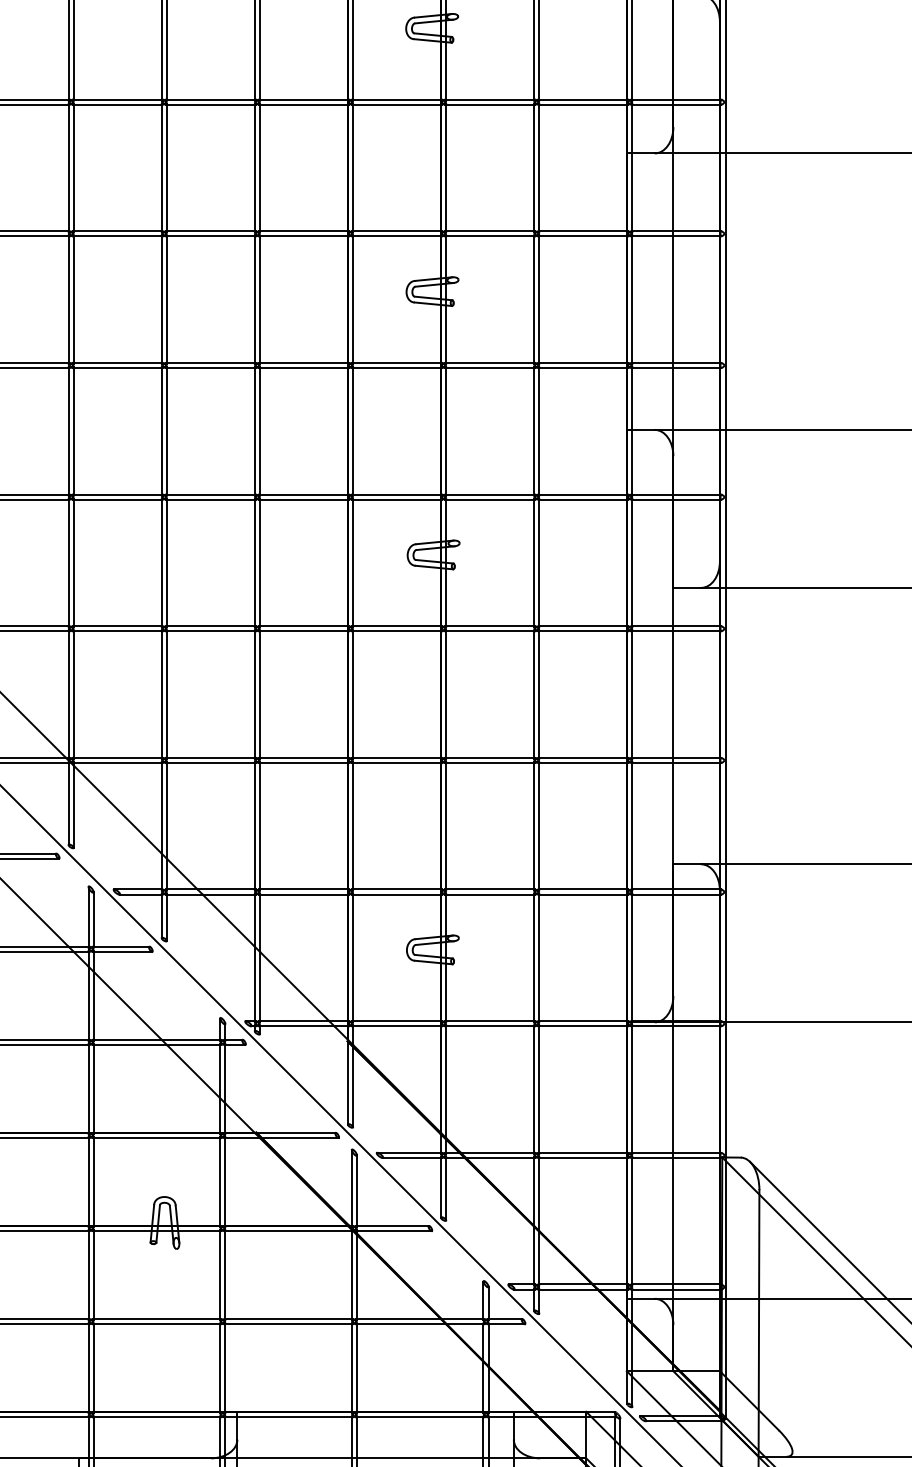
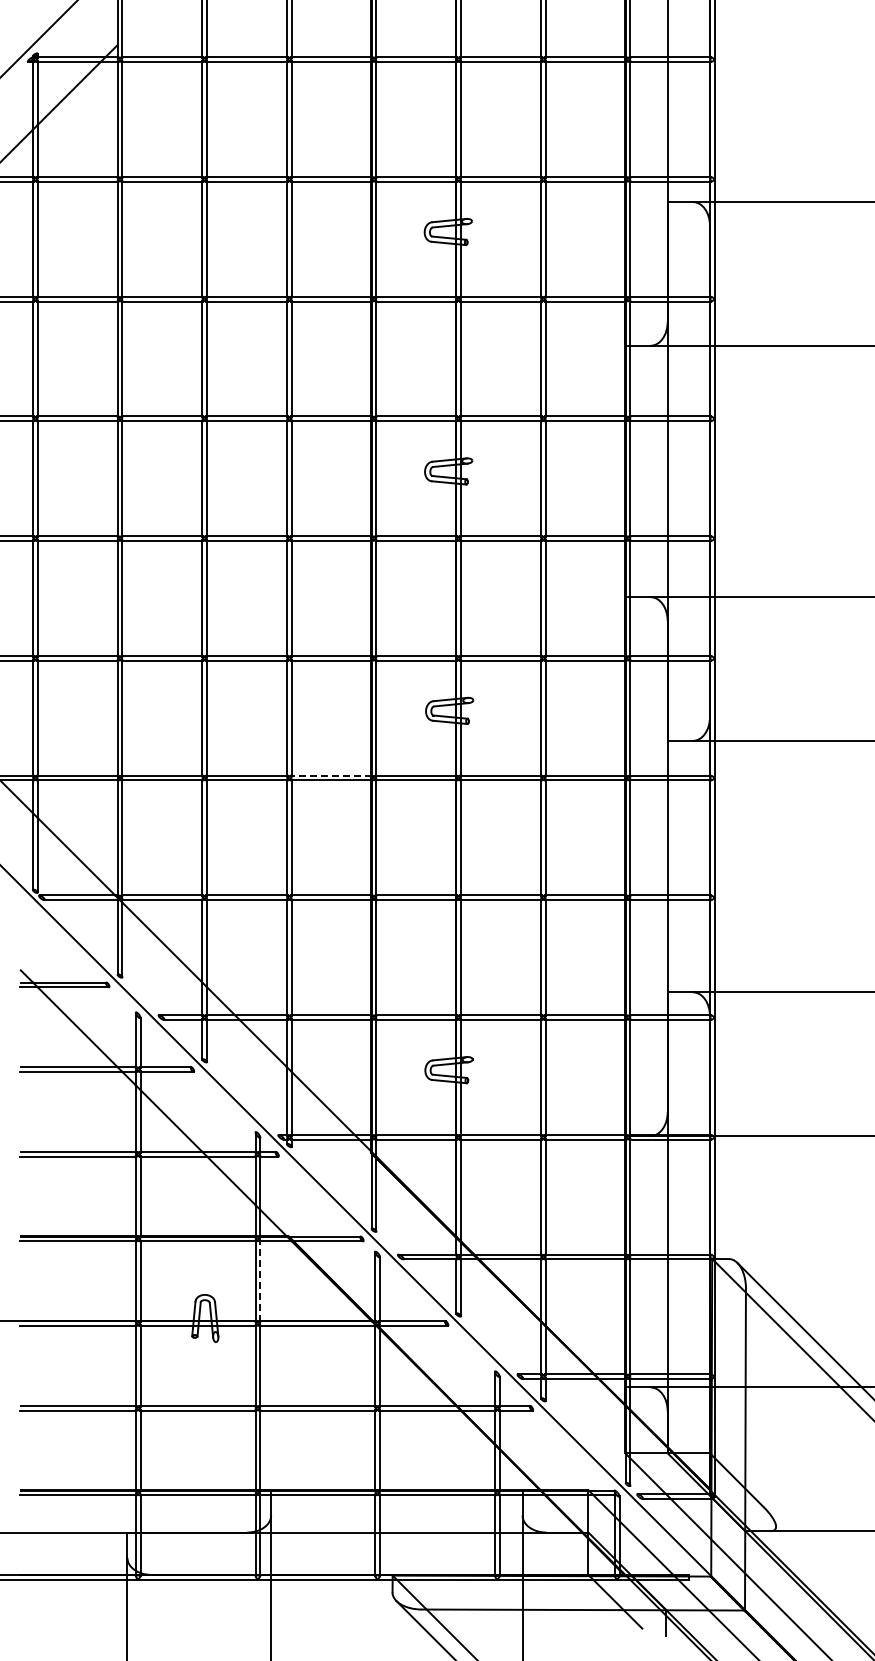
line: (303, 625) -> (331, 775), solid -> dashed
line: (225, 1182) -> (260, 1281), solid -> dashed

